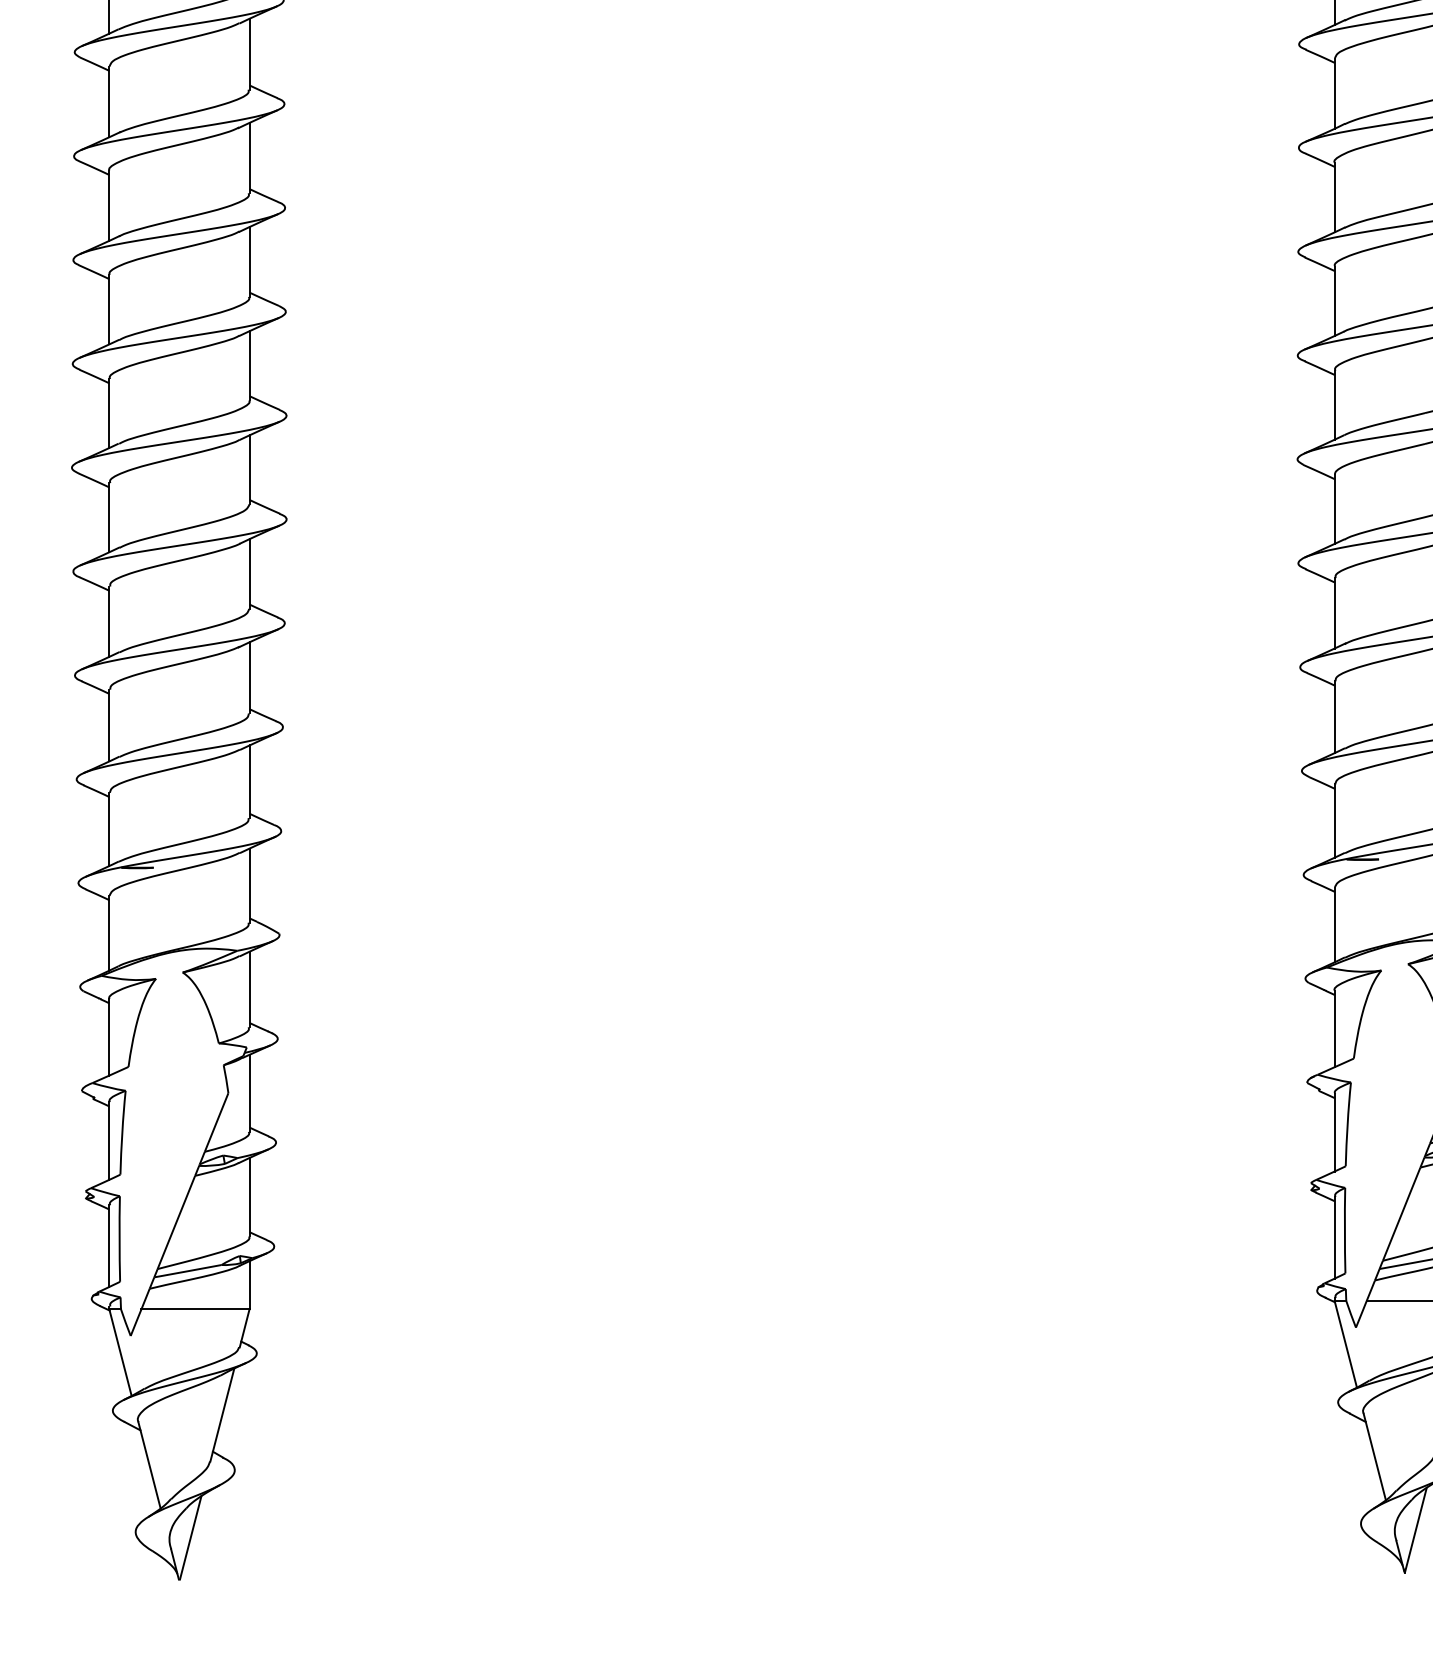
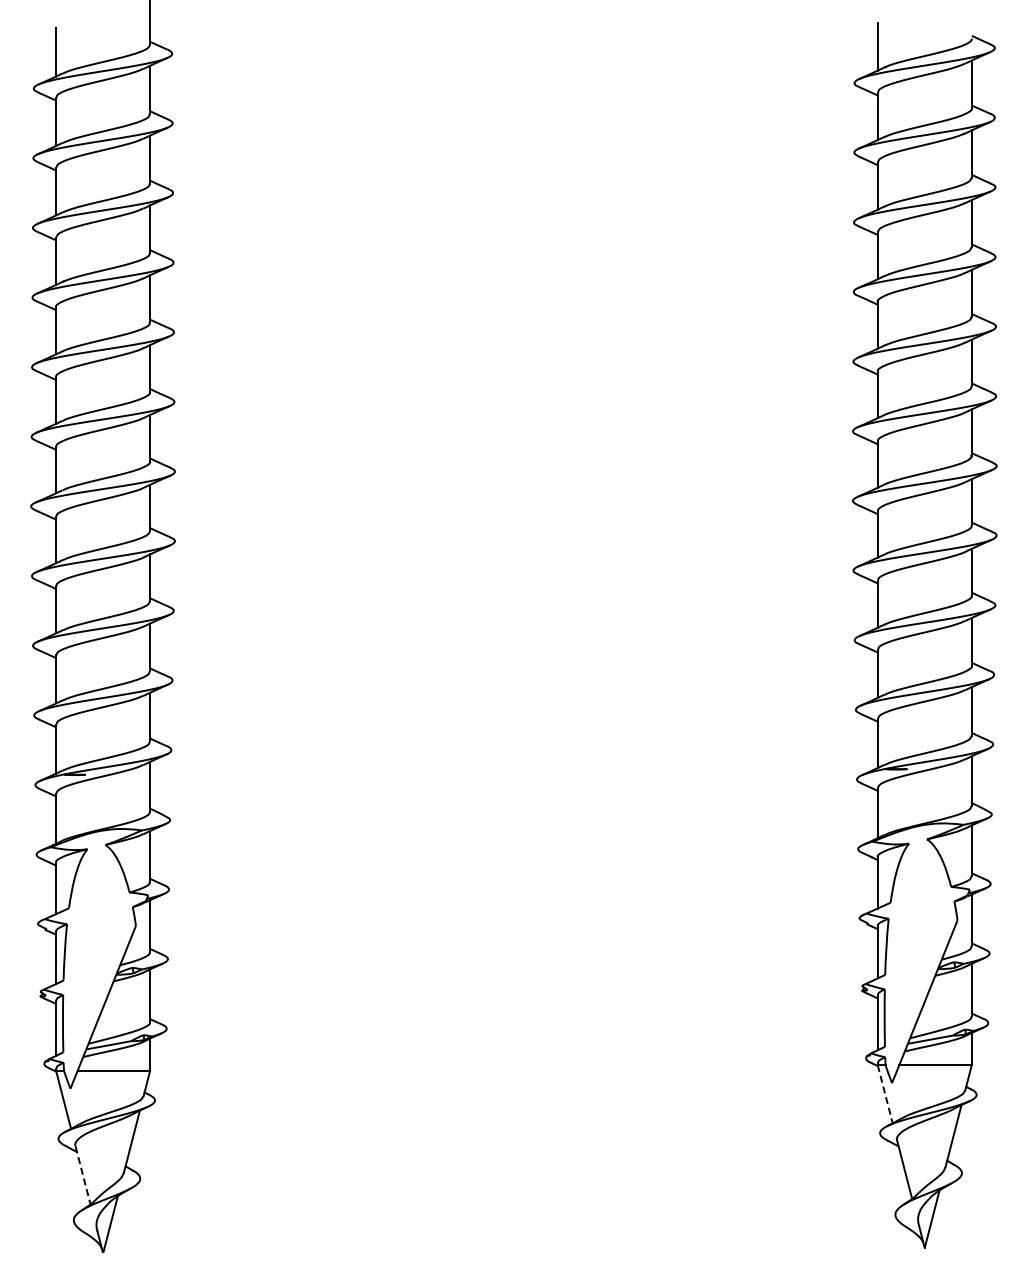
line: (1346, 1344) -> (885, 1094), solid -> dashed
line: (150, 1465) -> (83, 1175), solid -> dashed

